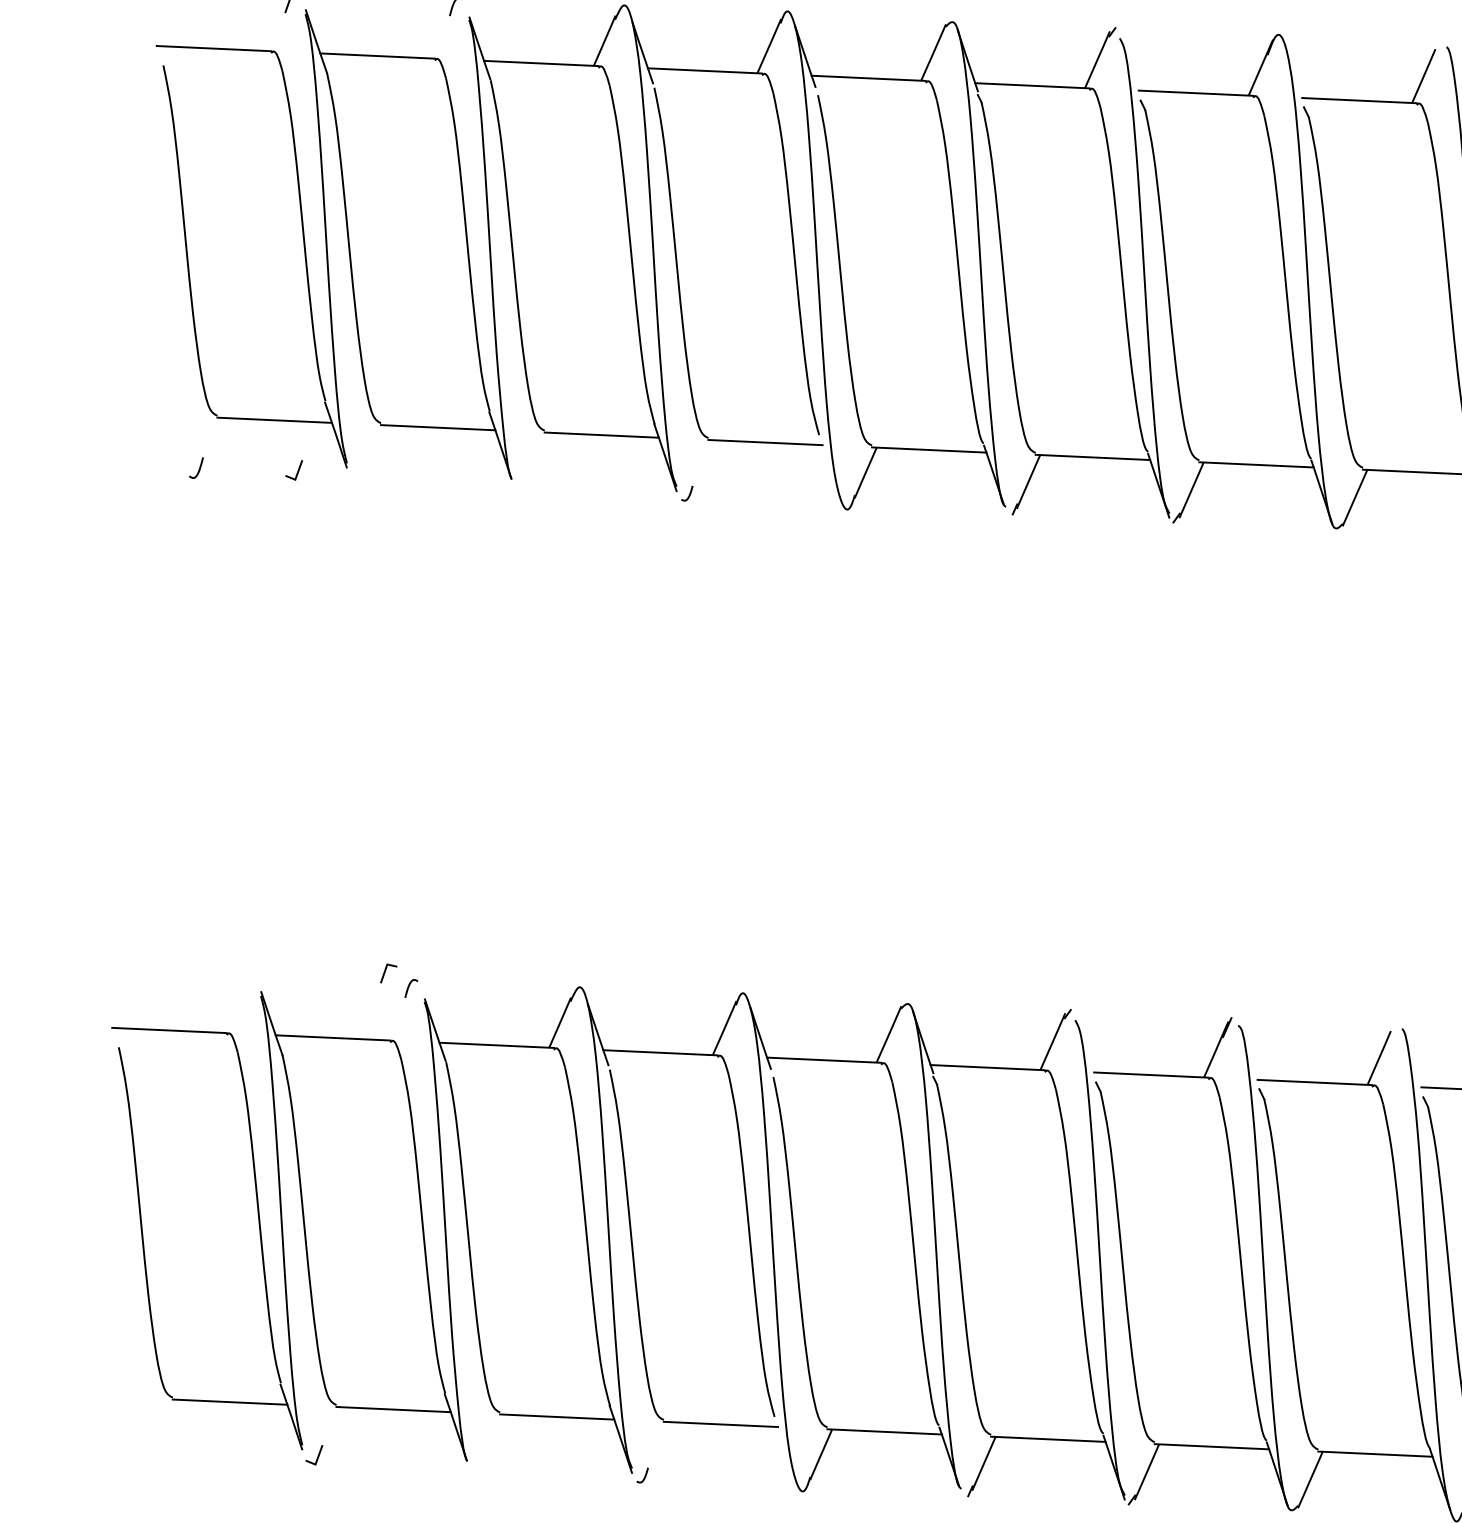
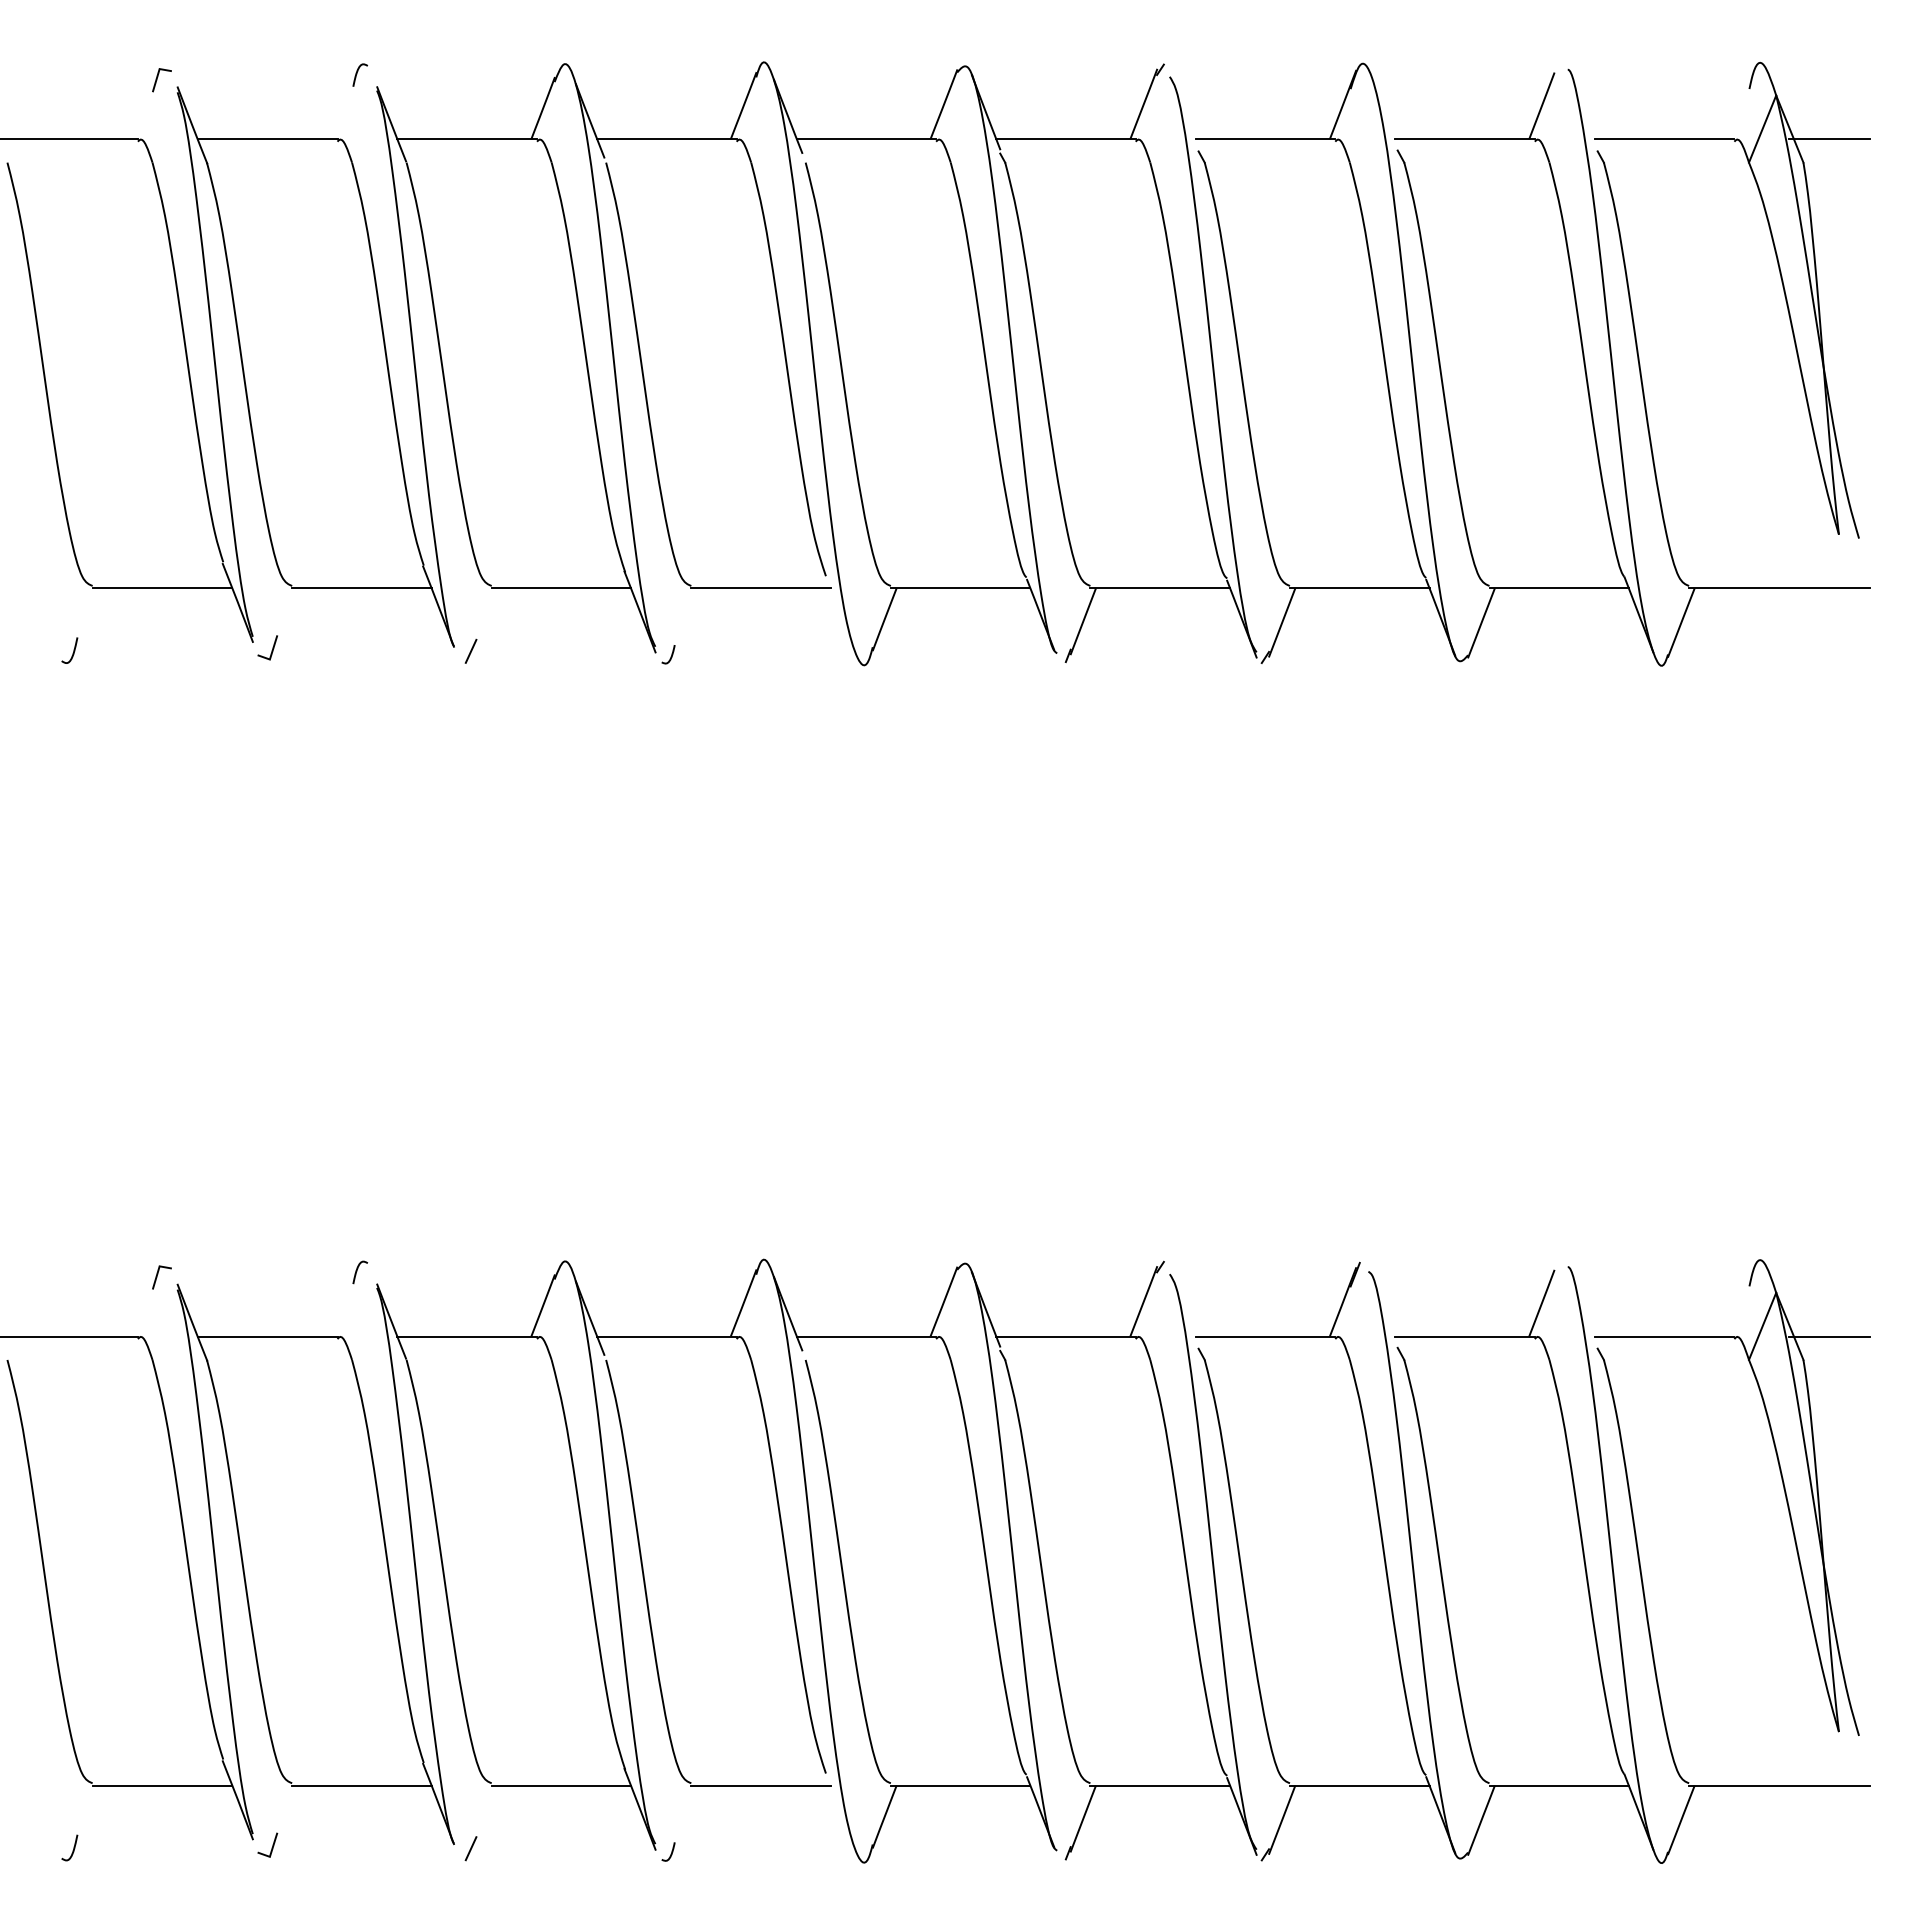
line: (297, 469) -> (272, 647), moved
line: (524, 482) -> (470, 650), added
line: (385, 973) -> (157, 1277), moved
curve: (154, 1449) -> (73, 1847), added
line: (480, 1465) -> (470, 1848), added

